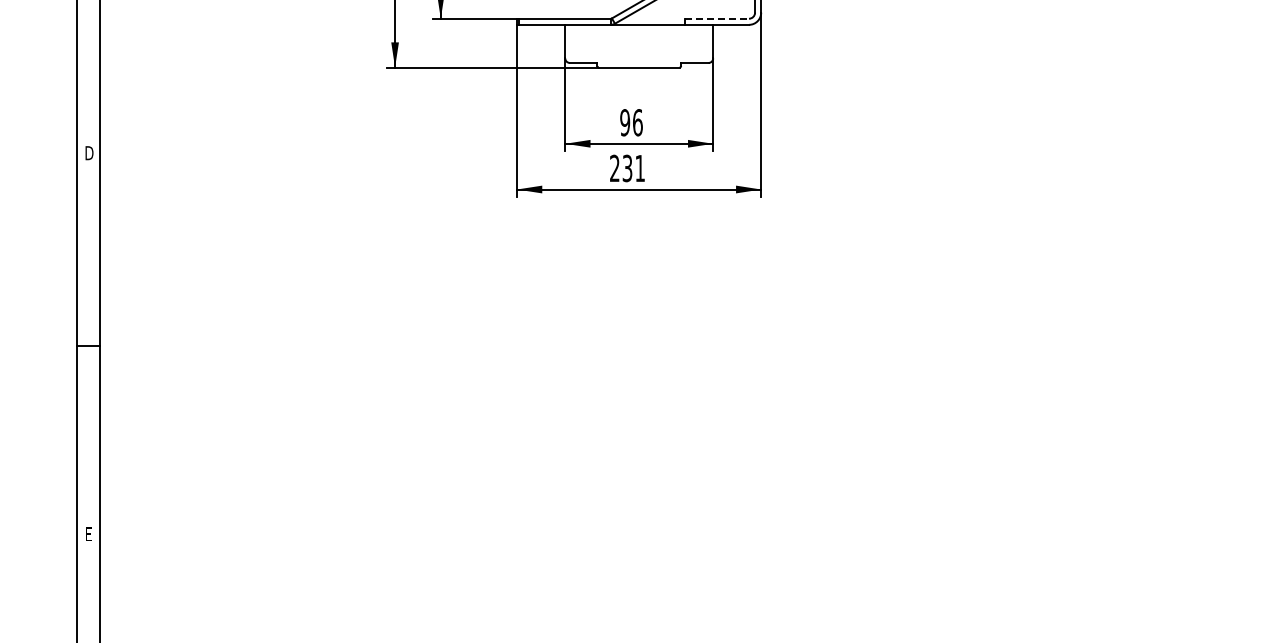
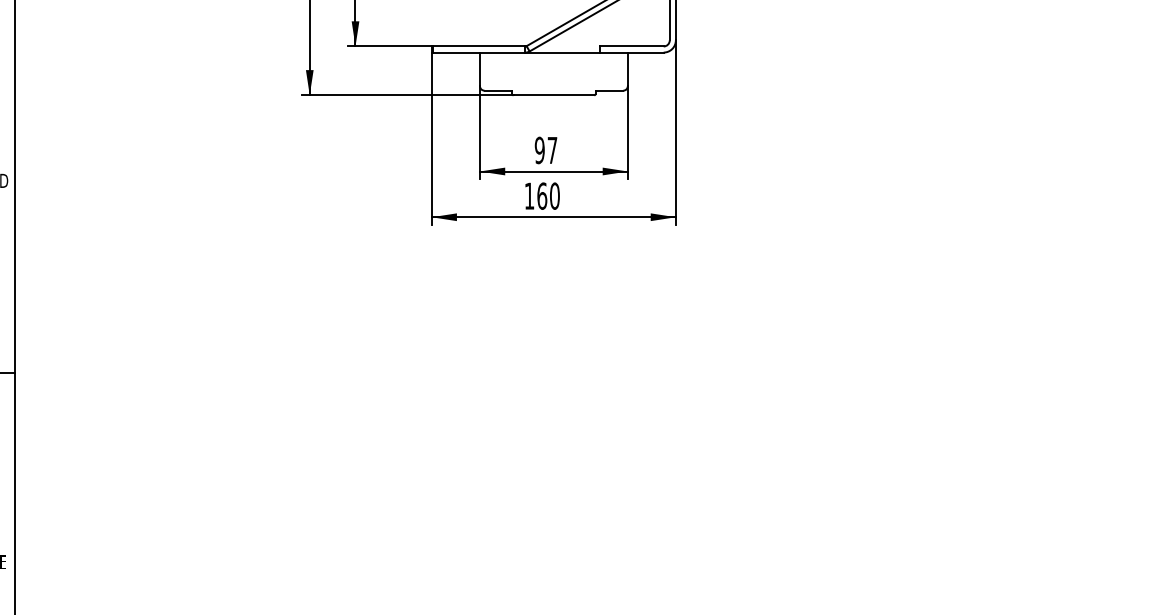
line: (717, 18) -> (632, 46), dashed -> solid
text: (637, 122) -> (552, 150), 96 -> 97
text: (627, 168) -> (542, 196), 231 -> 160

